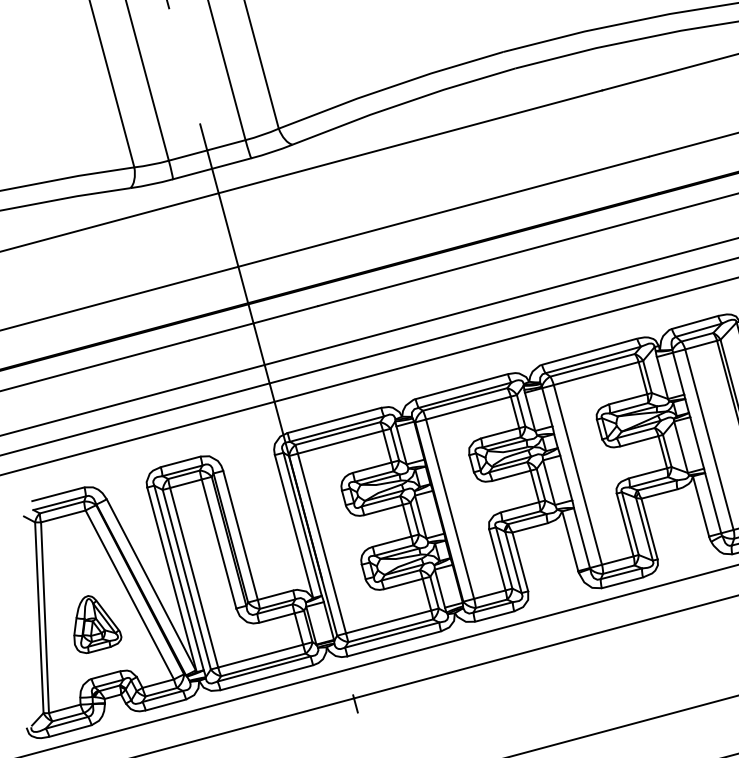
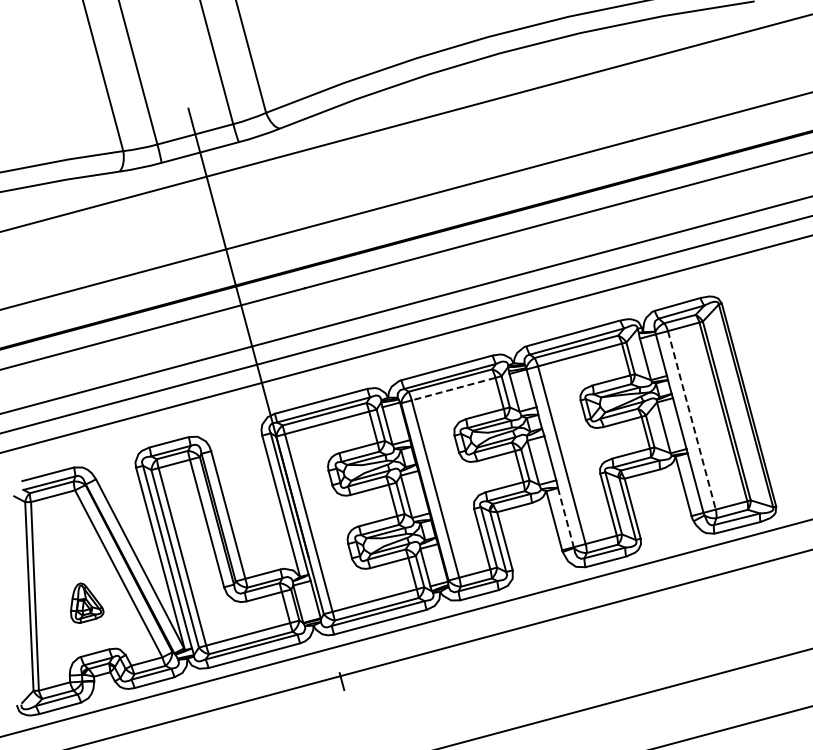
line: (468, 408) -> (453, 389), solid -> dashed
line: (710, 439) -> (692, 420), solid -> dashed
line: (581, 537) -> (565, 517), solid -> dashed
part: (98, 624) -> (87, 603), size x0.7

